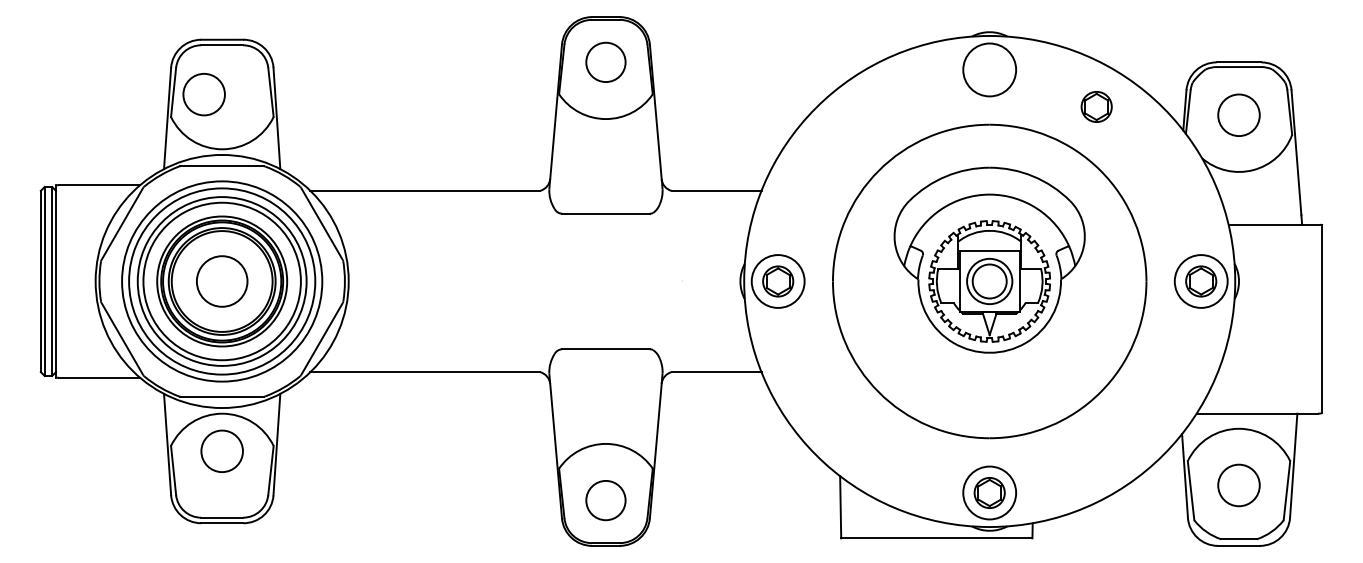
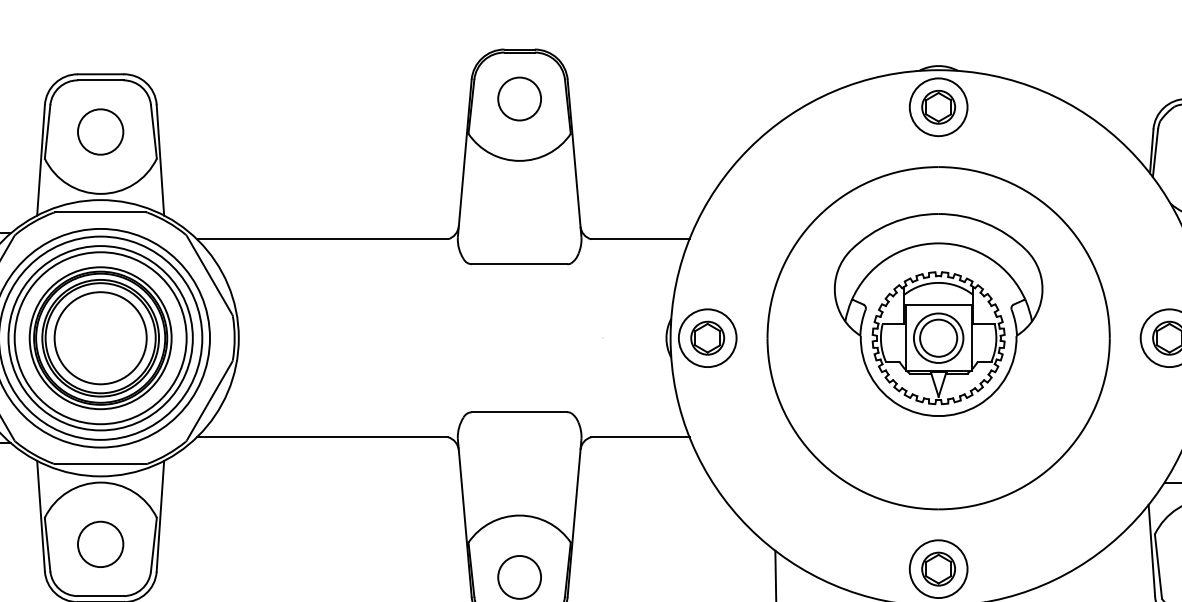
circle: (203, 94) -> (99, 131), moved
part: (1096, 106) -> (938, 106), moved
circle: (222, 281) -> (101, 338), size x1.67
circle: (221, 450) -> (99, 543), moved

